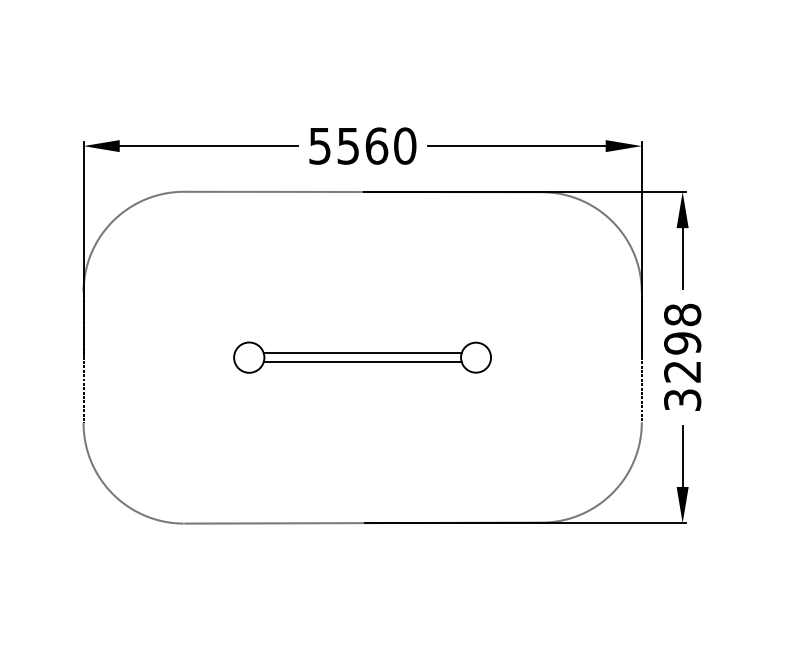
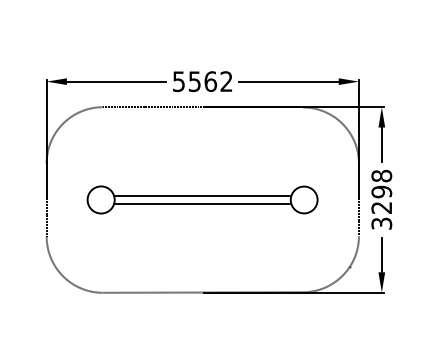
text: (405, 145) -> (226, 81), 5560 -> 5562
part: (362, 356) -> (202, 199), size x1.6

